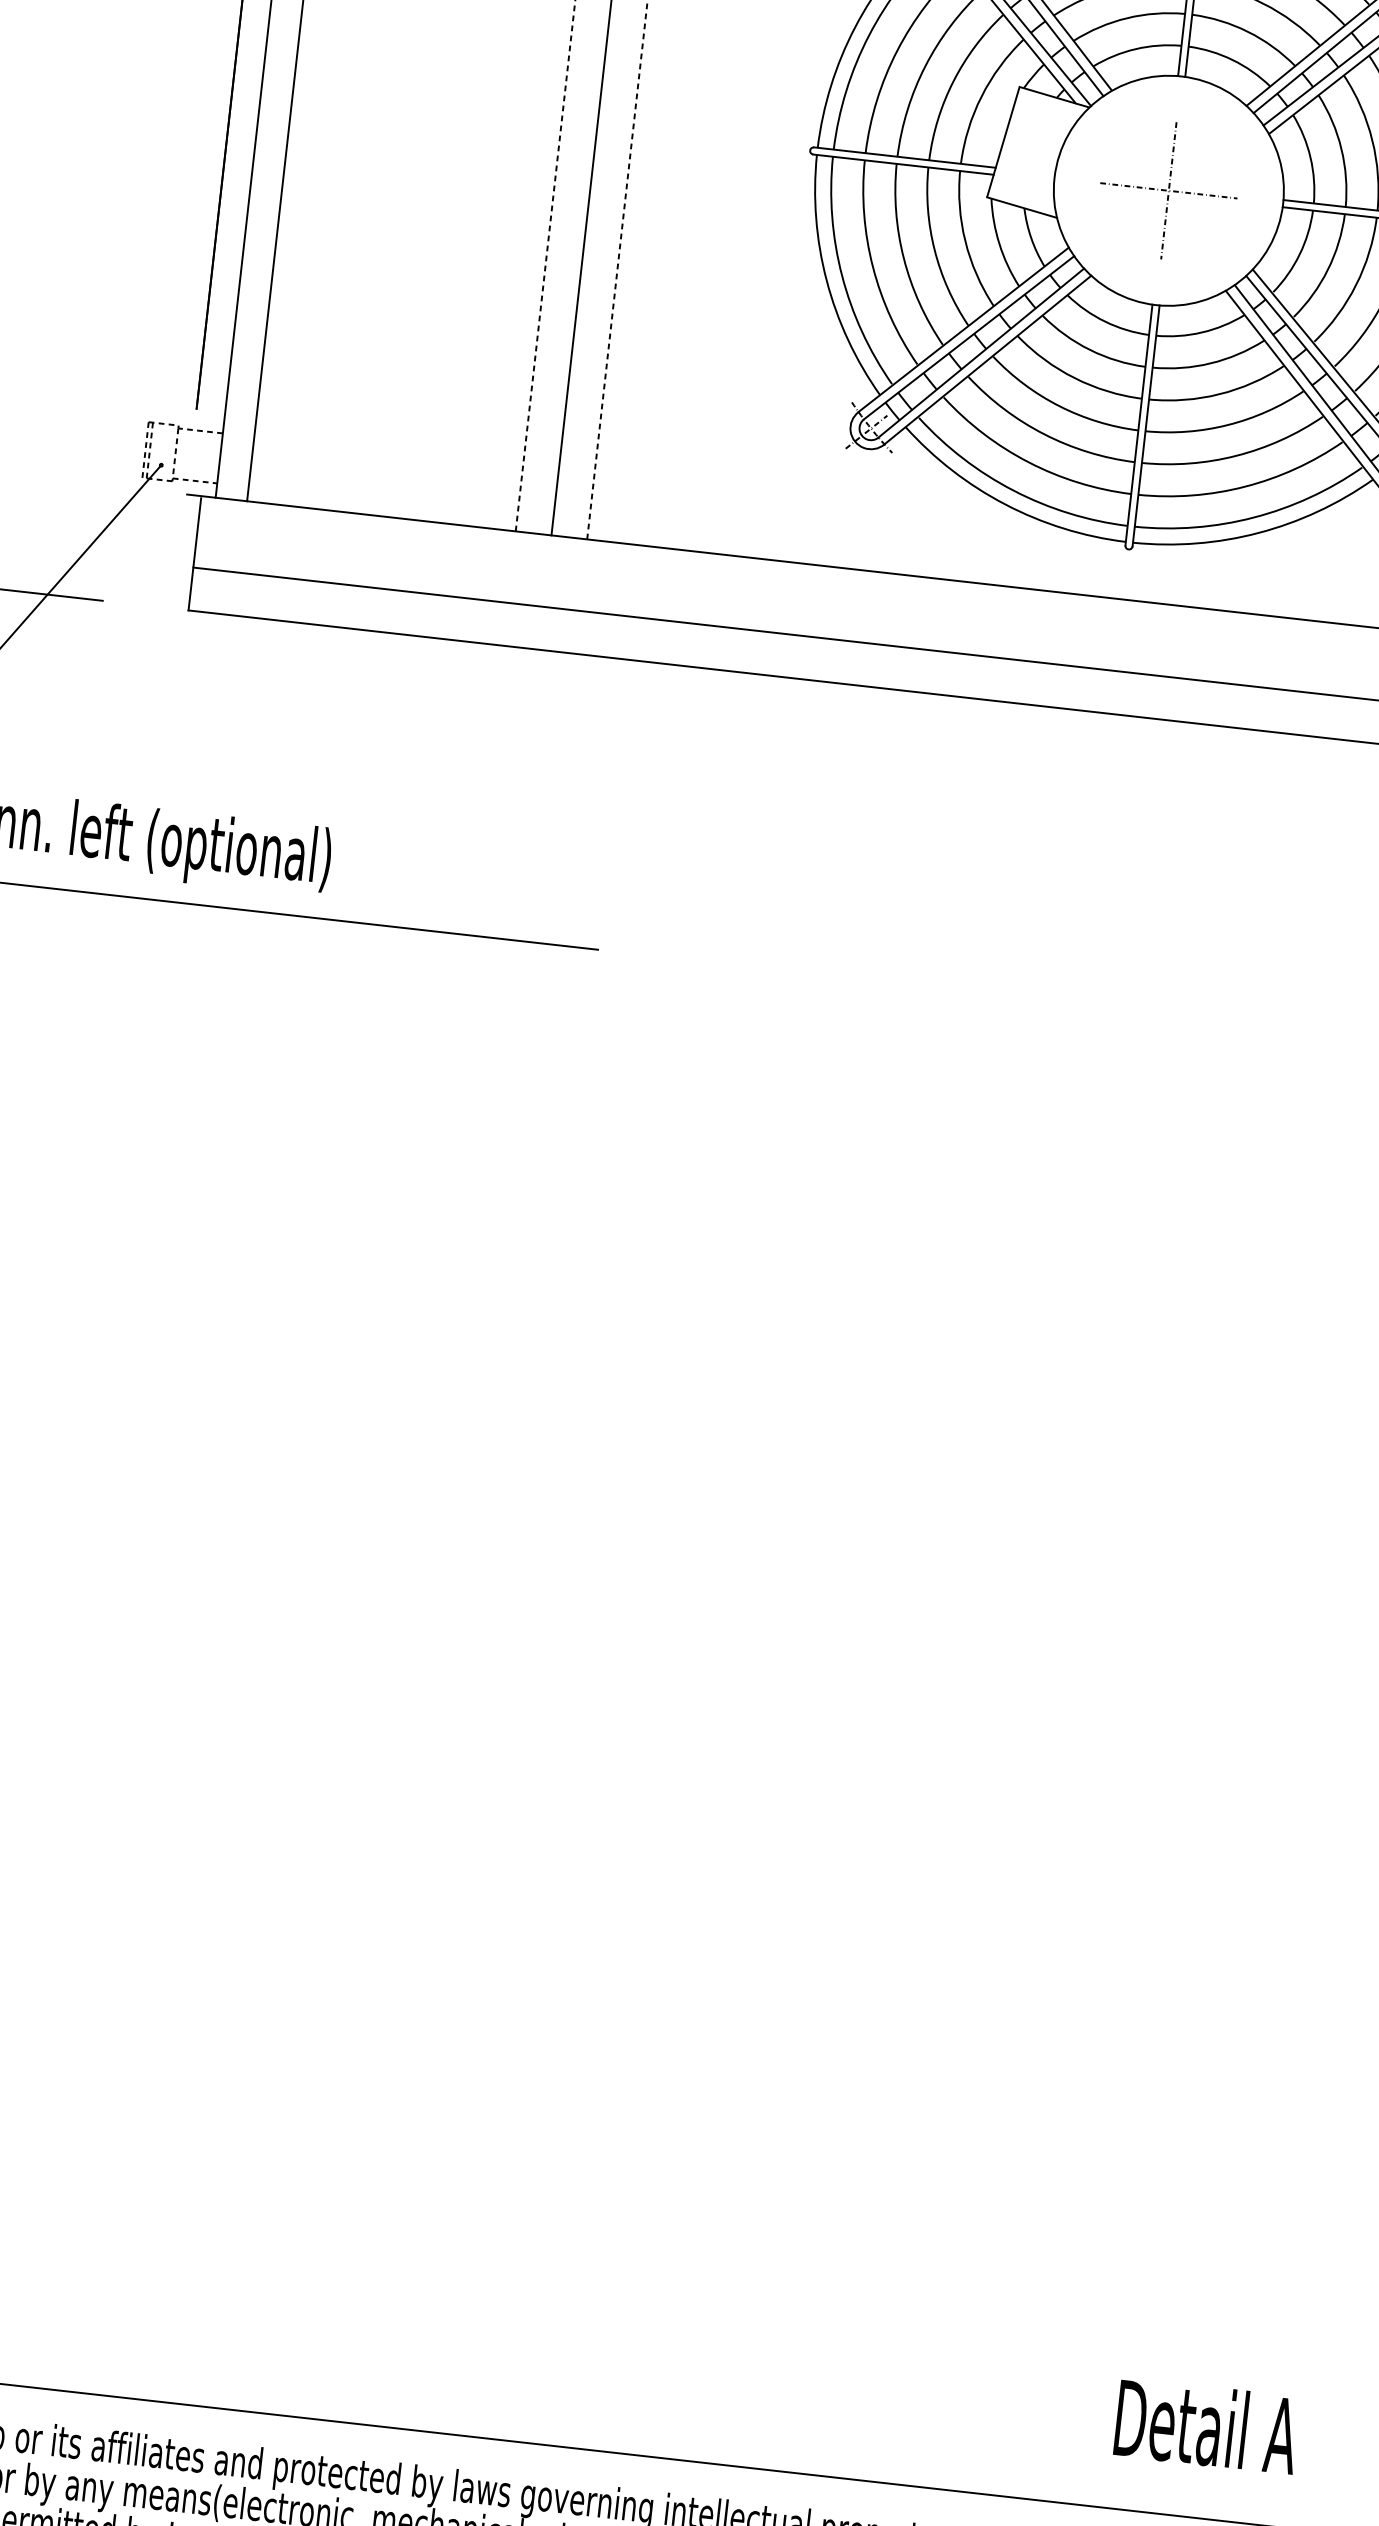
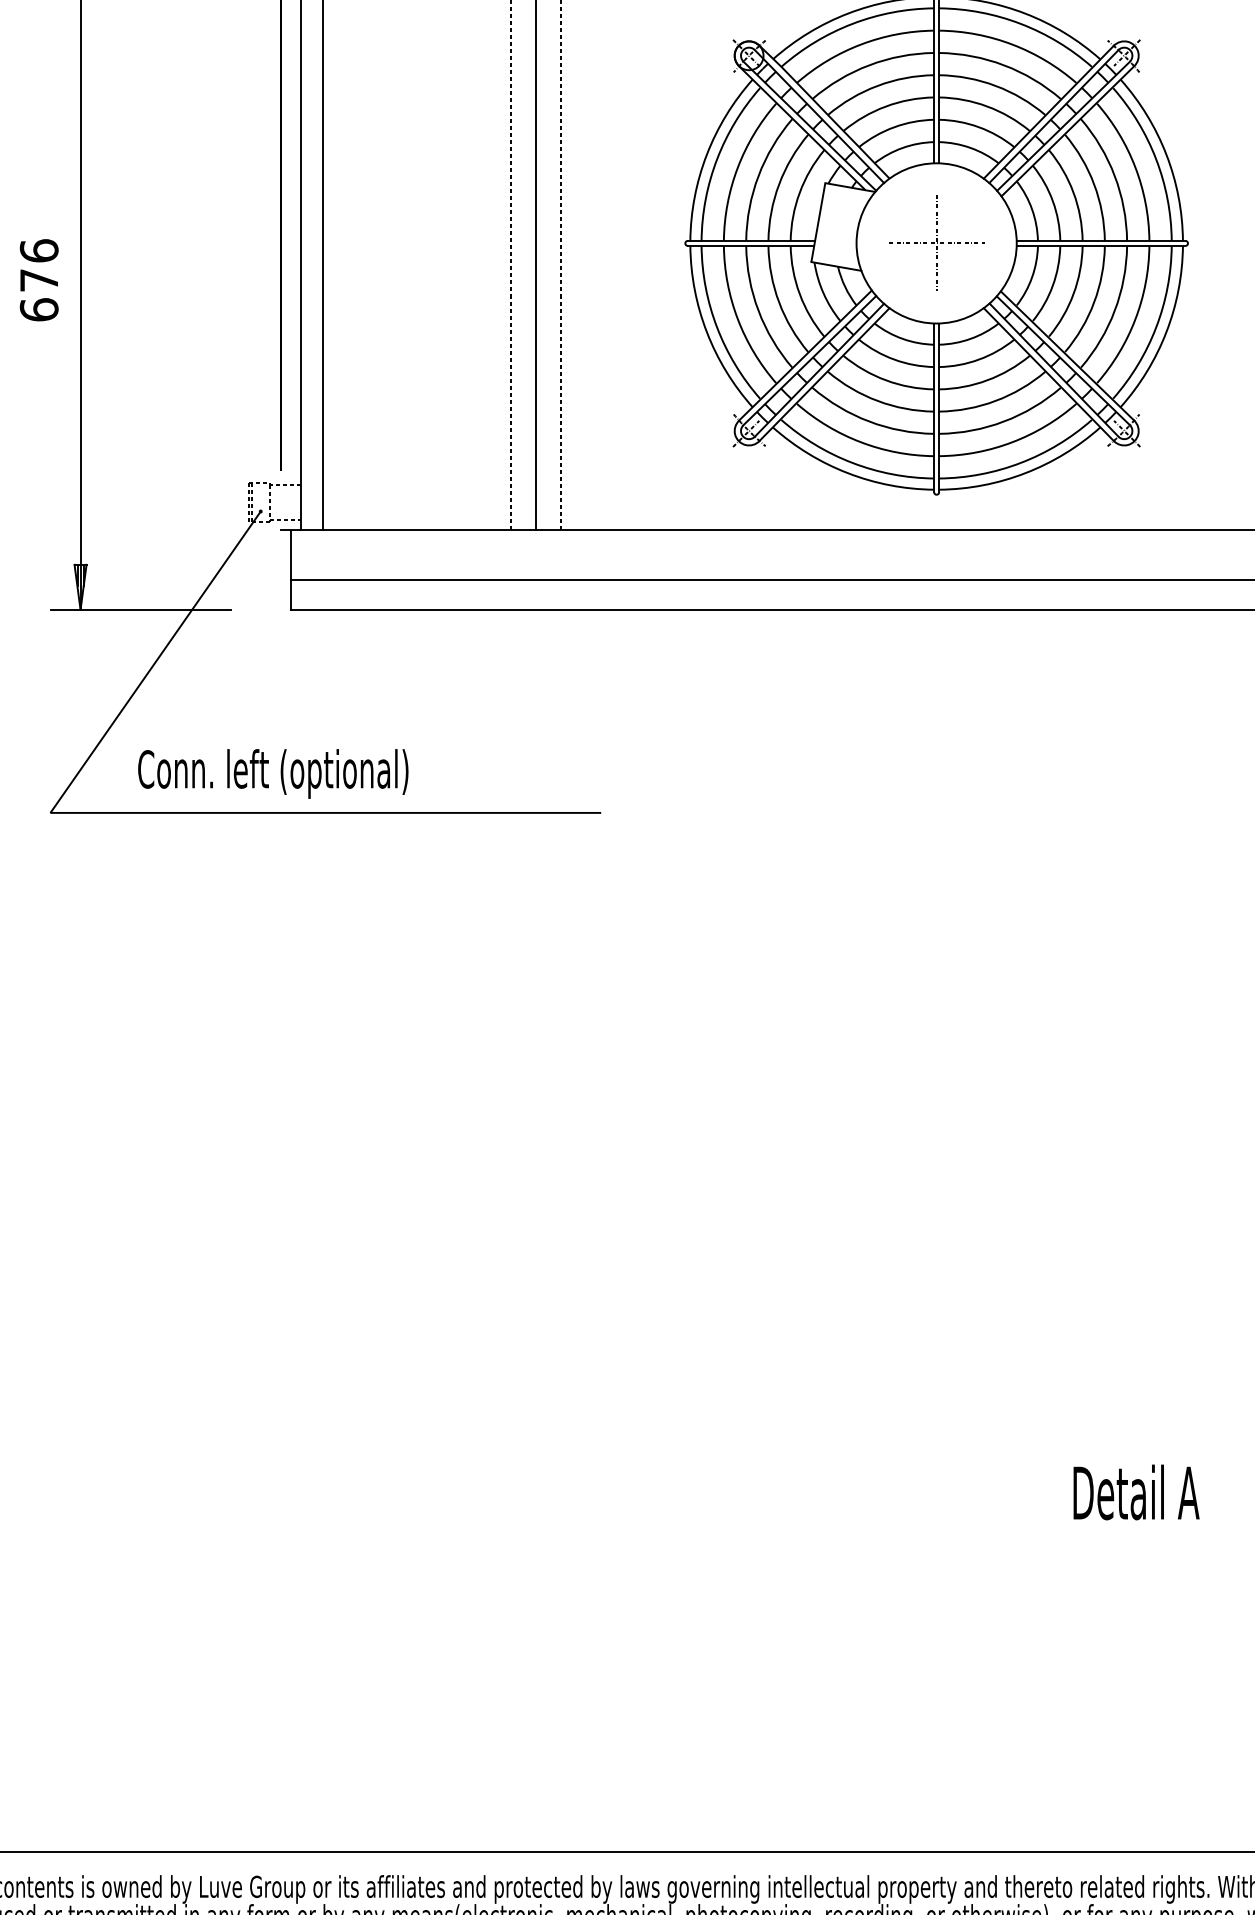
text: (1206, 2426) -> (1136, 1492), moved

